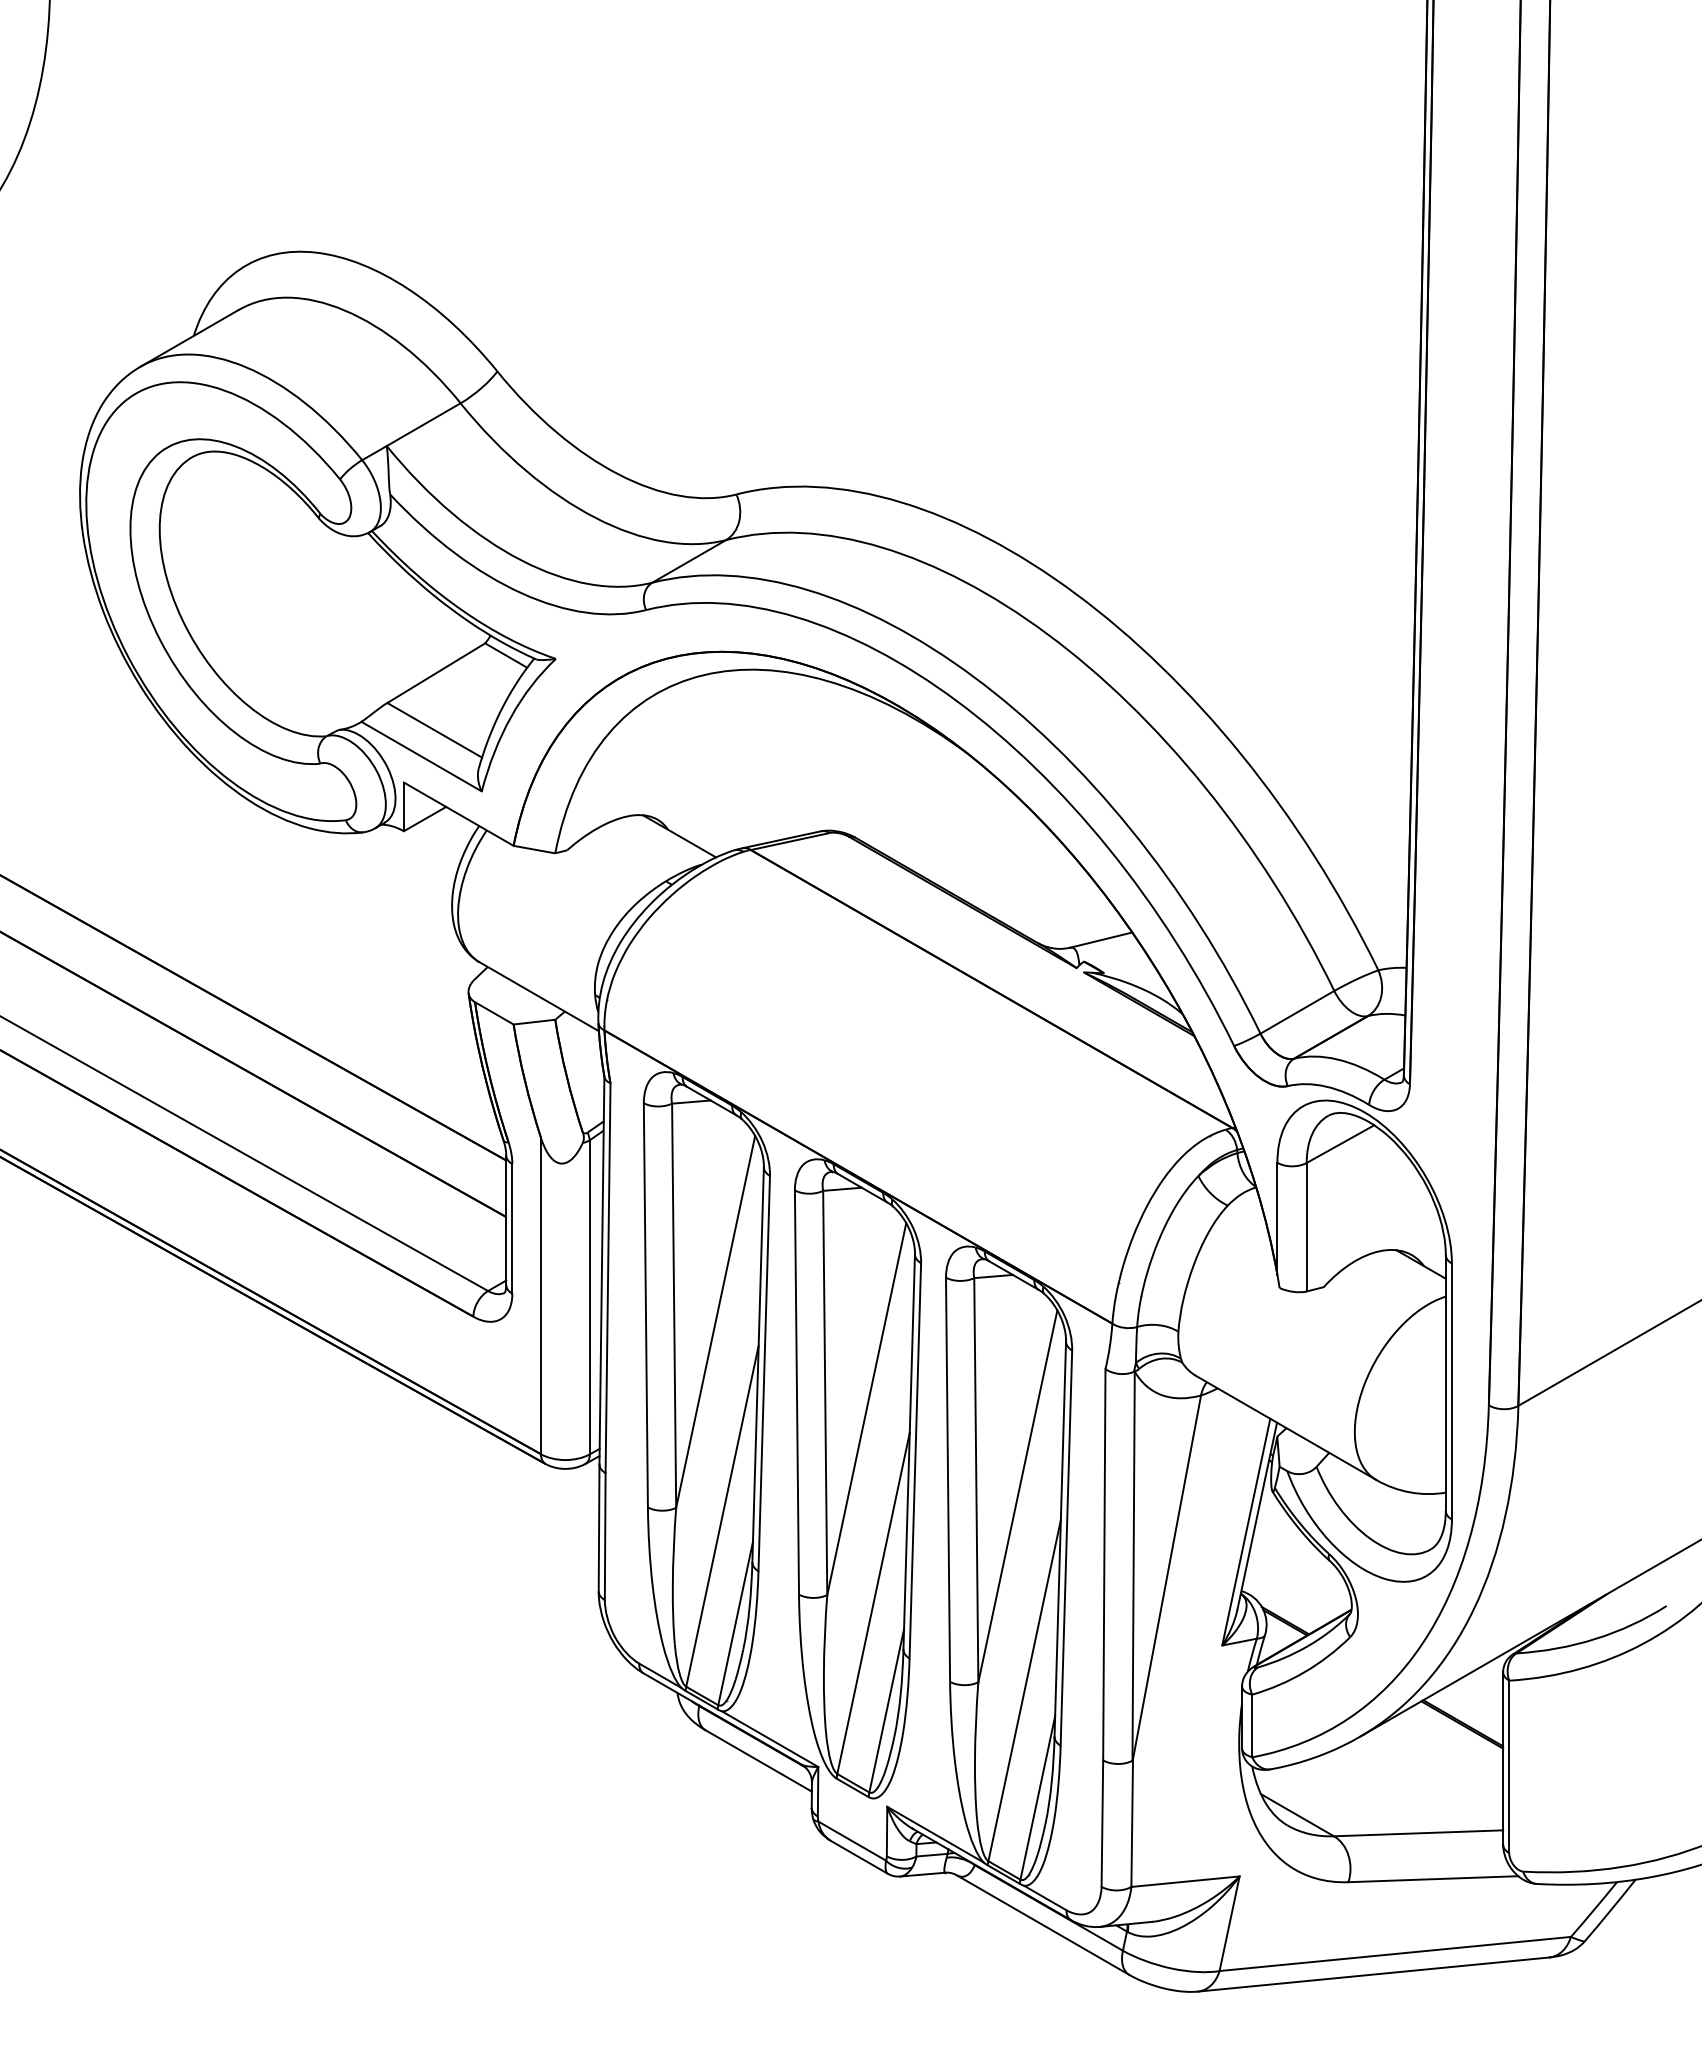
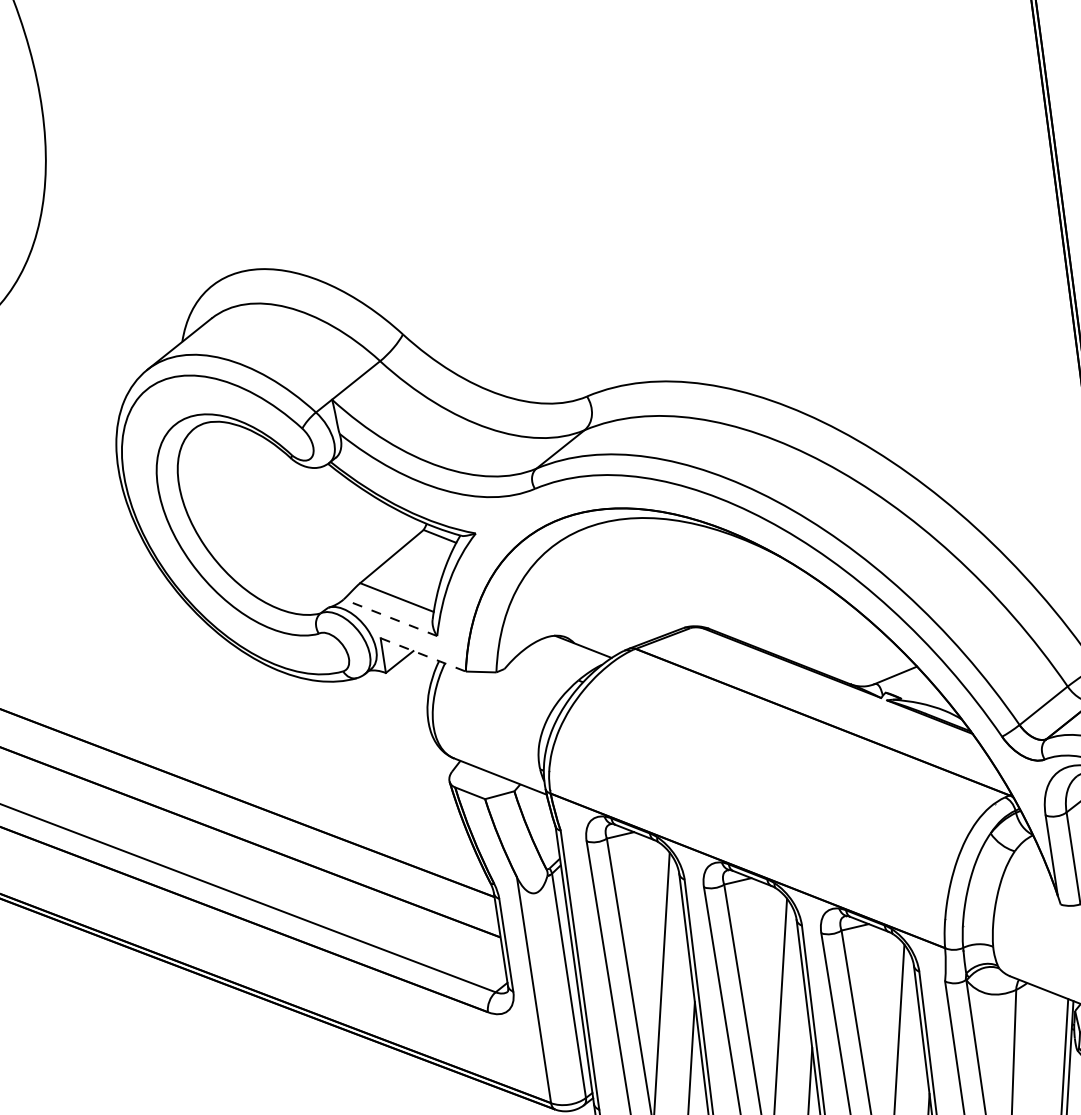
line: (421, 756) -> (390, 617), solid -> dashed
line: (459, 814) -> (423, 655), solid -> dashed

